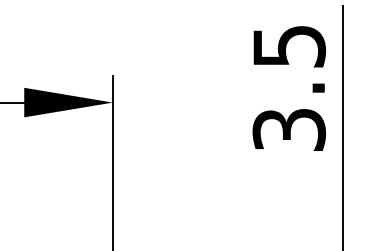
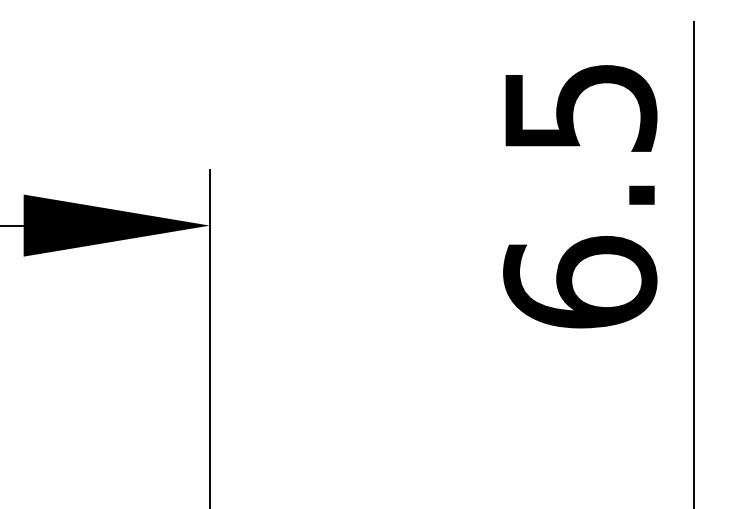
text: (289, 129) -> (580, 282), 3.5 -> 6.5

